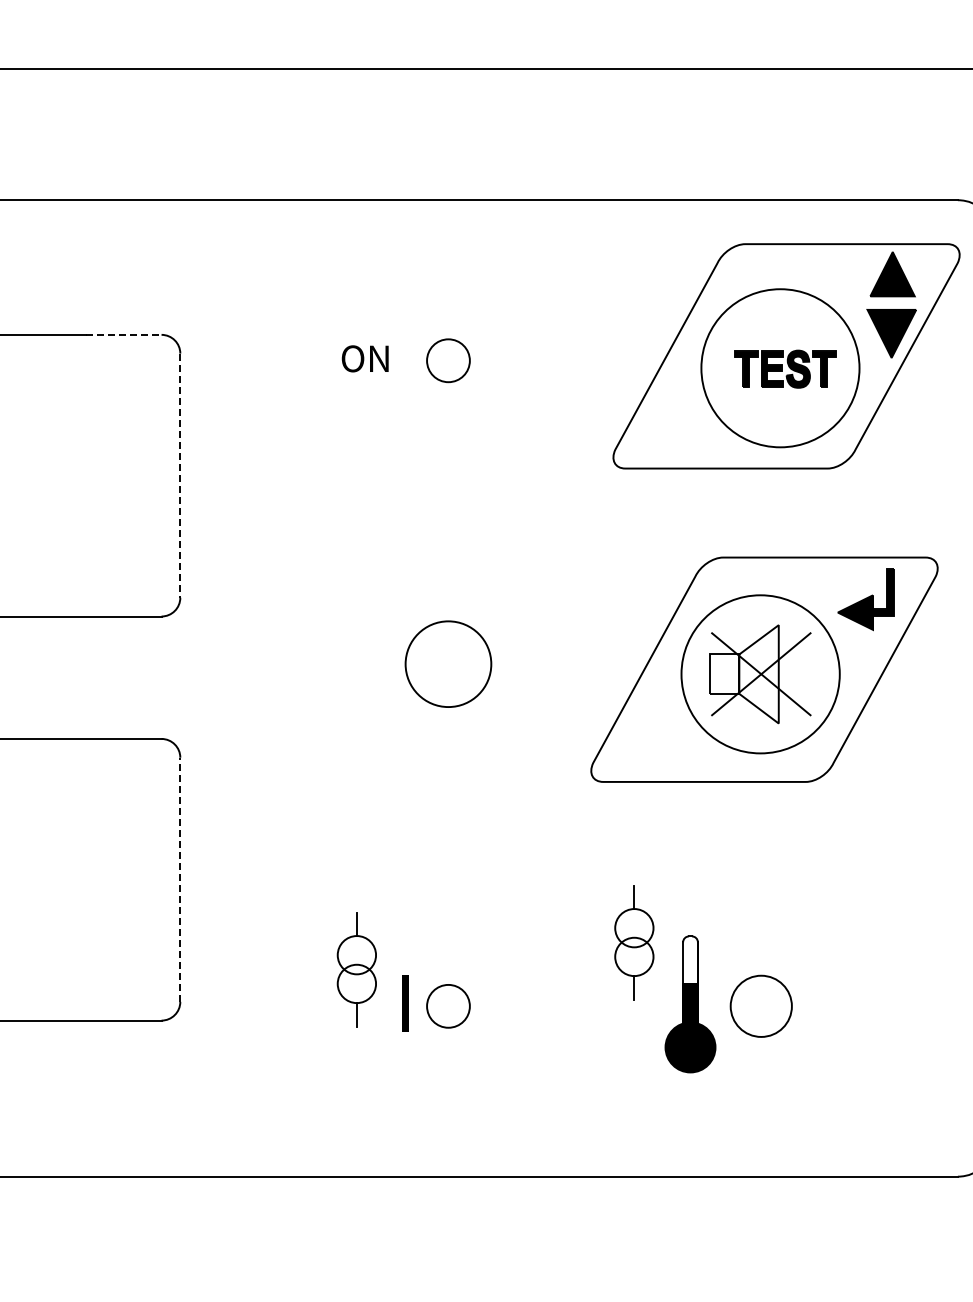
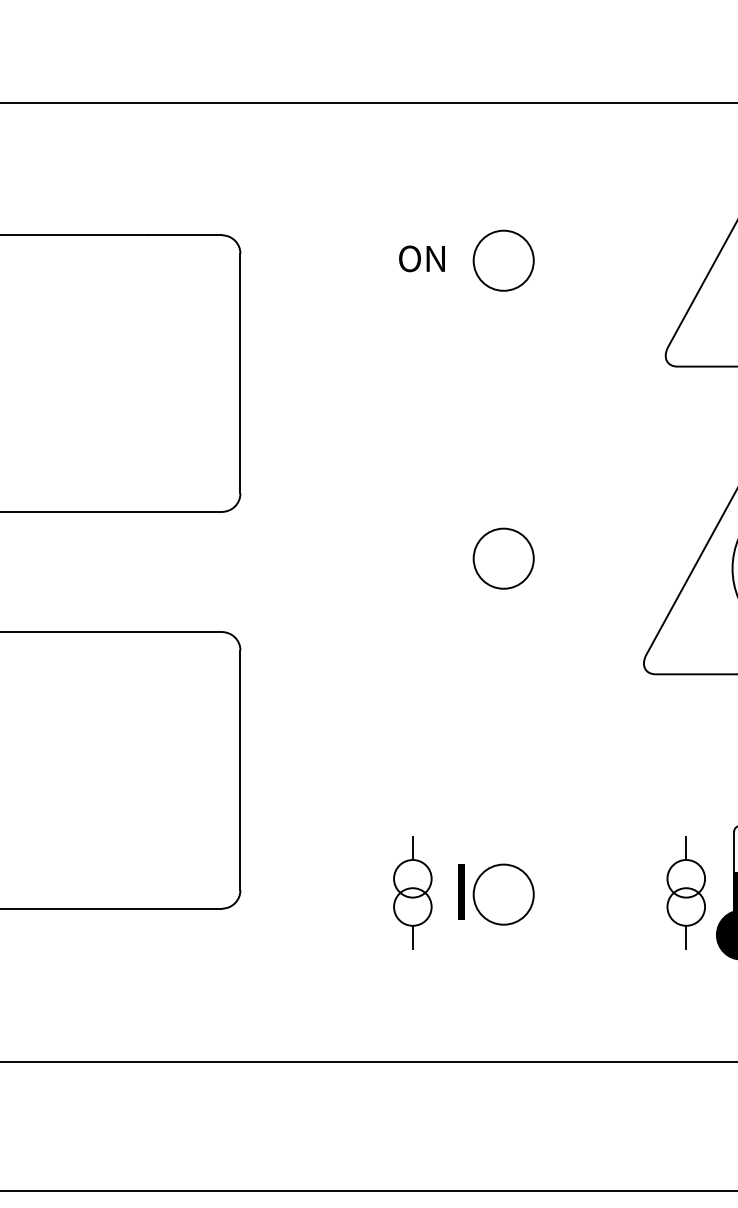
line: (124, 334) -> (185, 234), dashed -> solid
circle: (448, 360) -> (503, 260), size x1.43
line: (180, 476) -> (240, 374), dashed -> solid
circle: (448, 663) -> (503, 558), size x0.71
line: (180, 879) -> (240, 770), dashed -> solid
part: (634, 942) -> (686, 892), moved
part: (356, 969) -> (412, 892), moved
circle: (448, 1005) -> (503, 893), size x1.43

